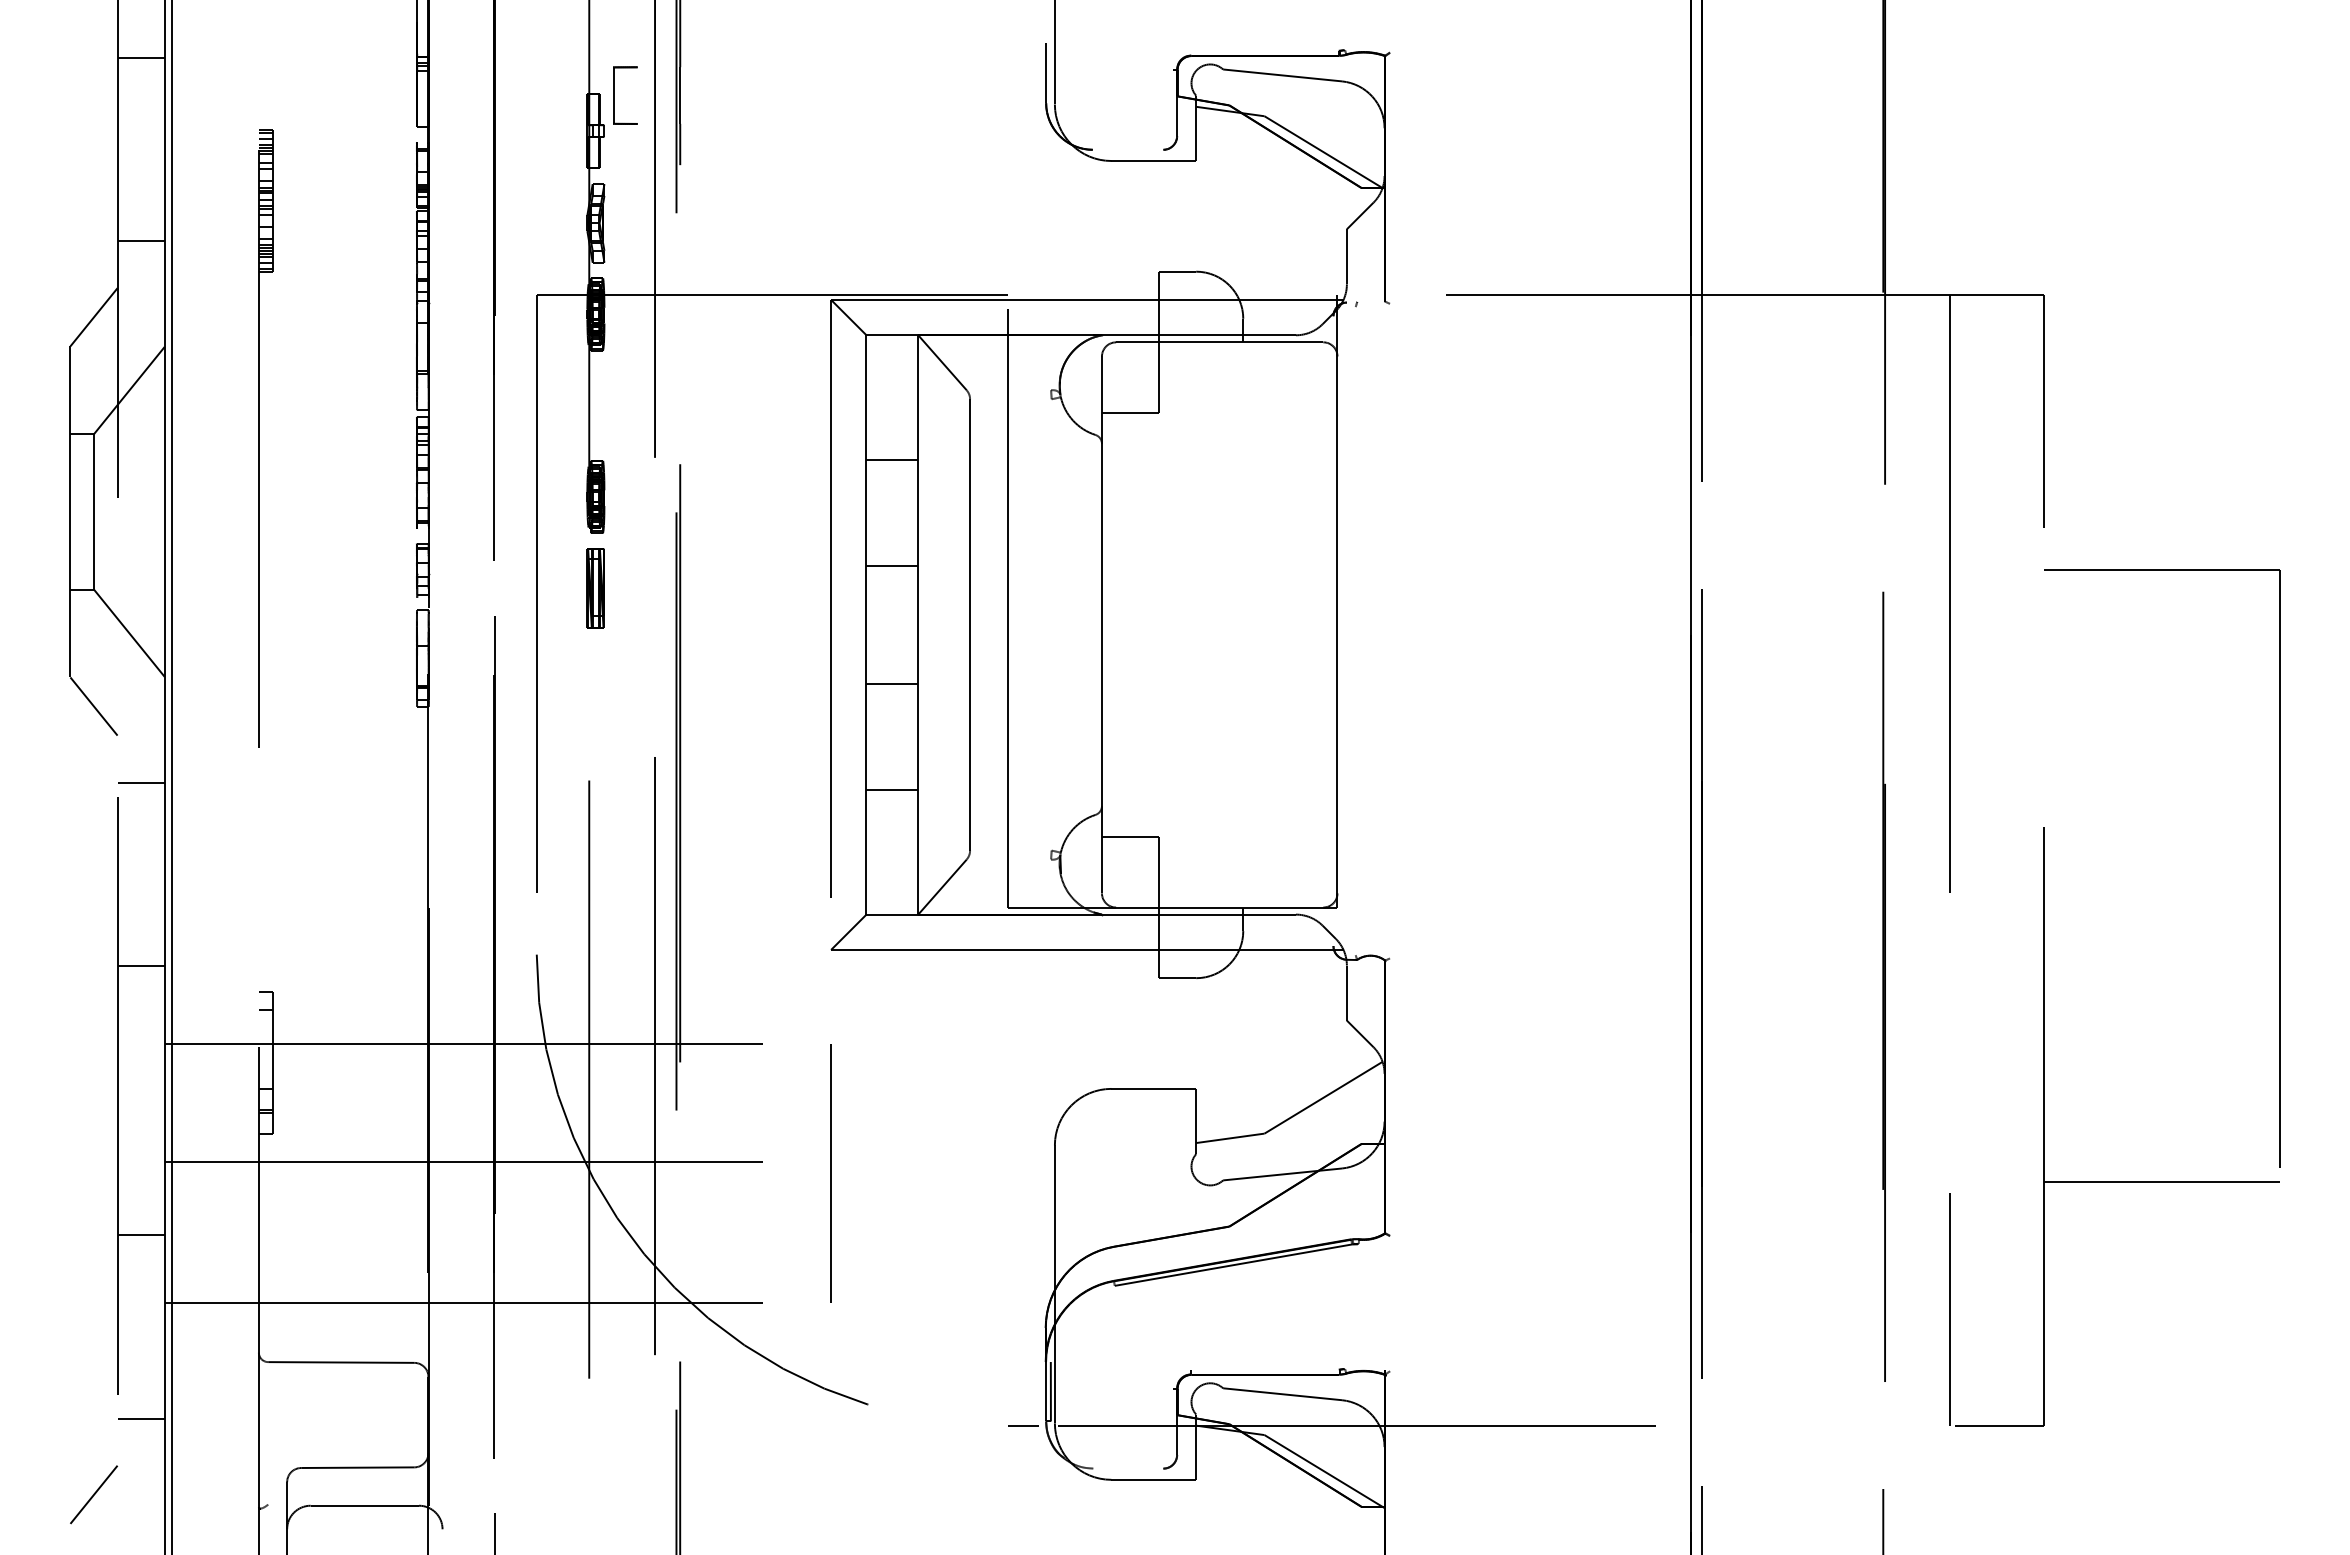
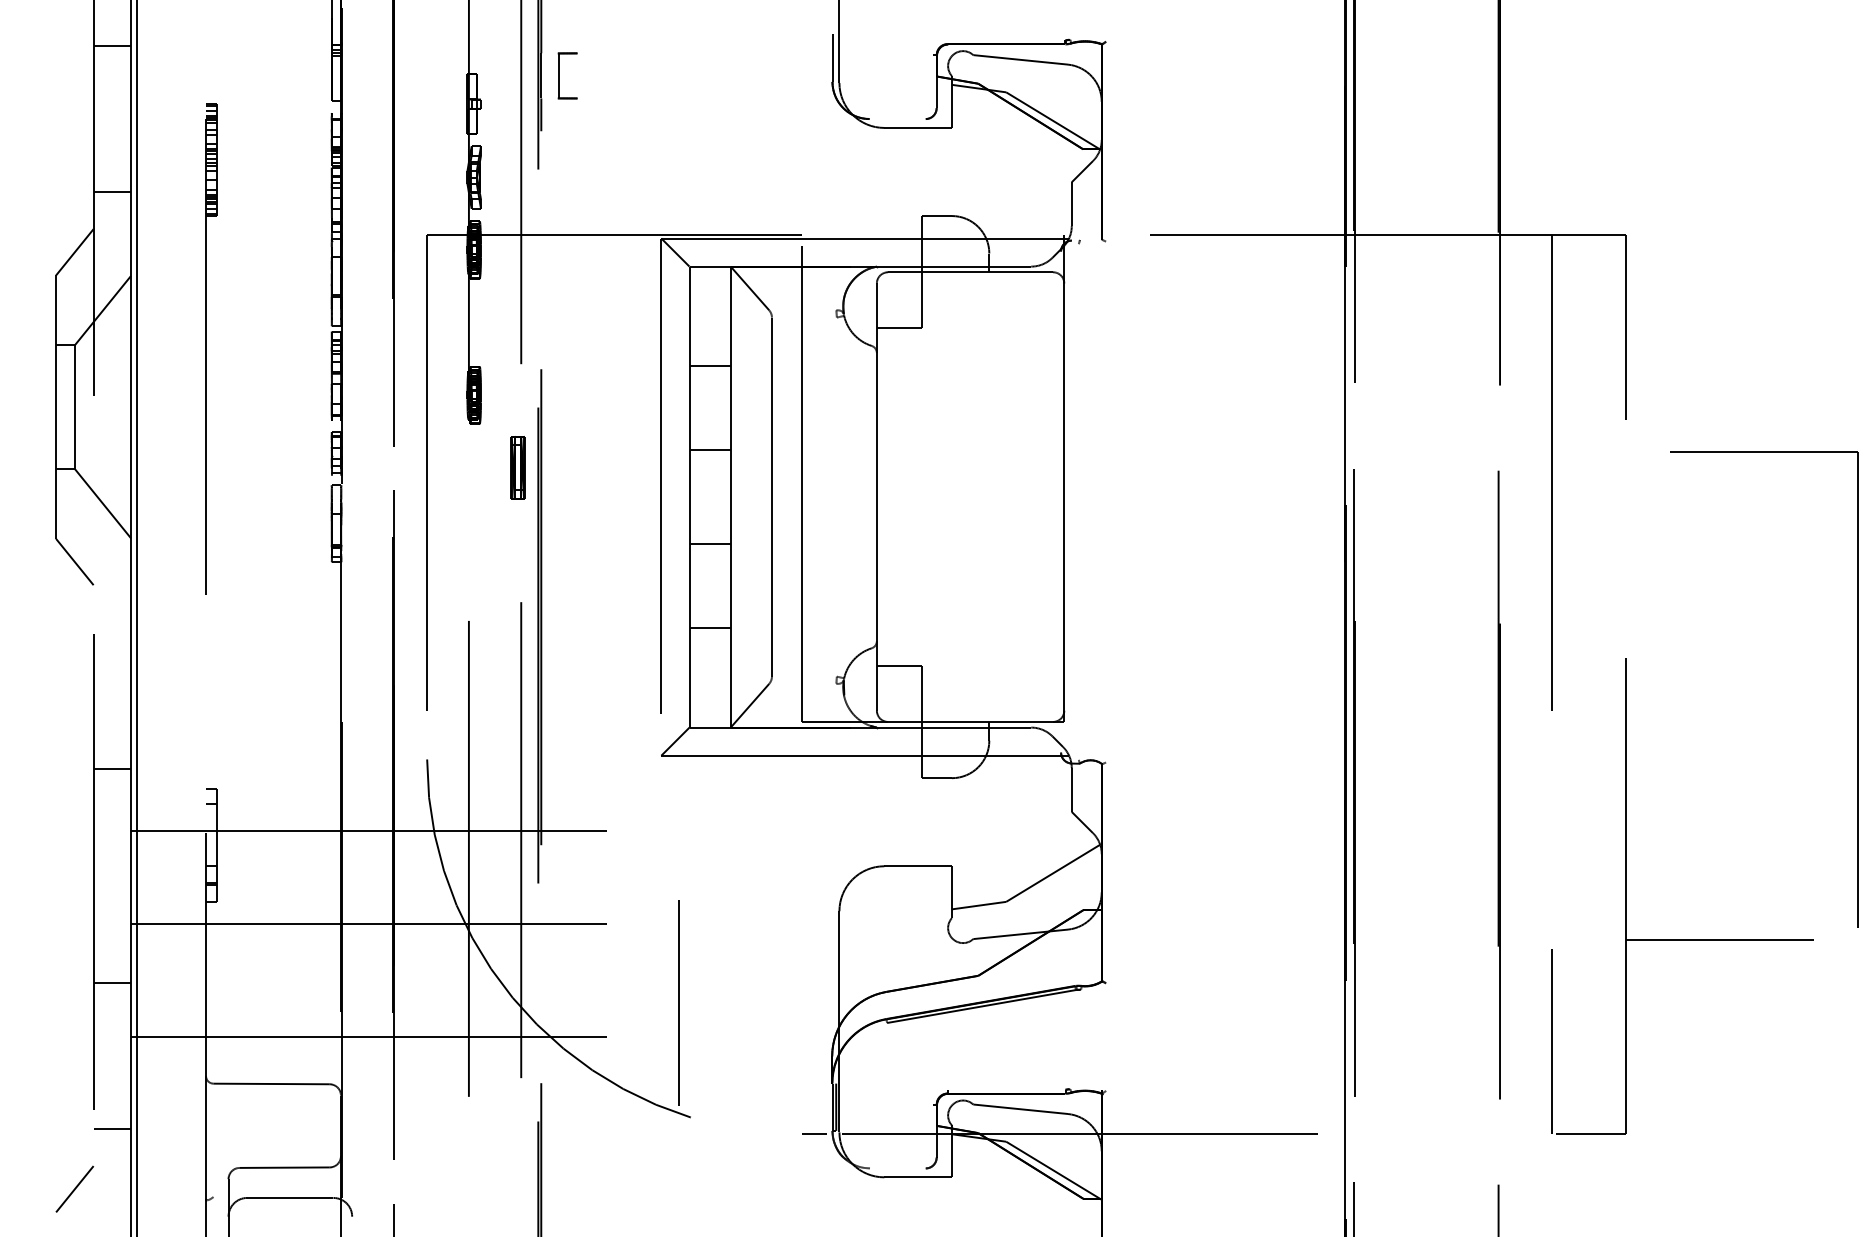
part: (614, 95) -> (559, 75), moved
part: (595, 588) -> (517, 468), moved
line: (140, 782) -> (111, 622), removed
part: (2279, 868) -> (1857, 690), moved
line: (830, 1173) -> (678, 1002), moved

